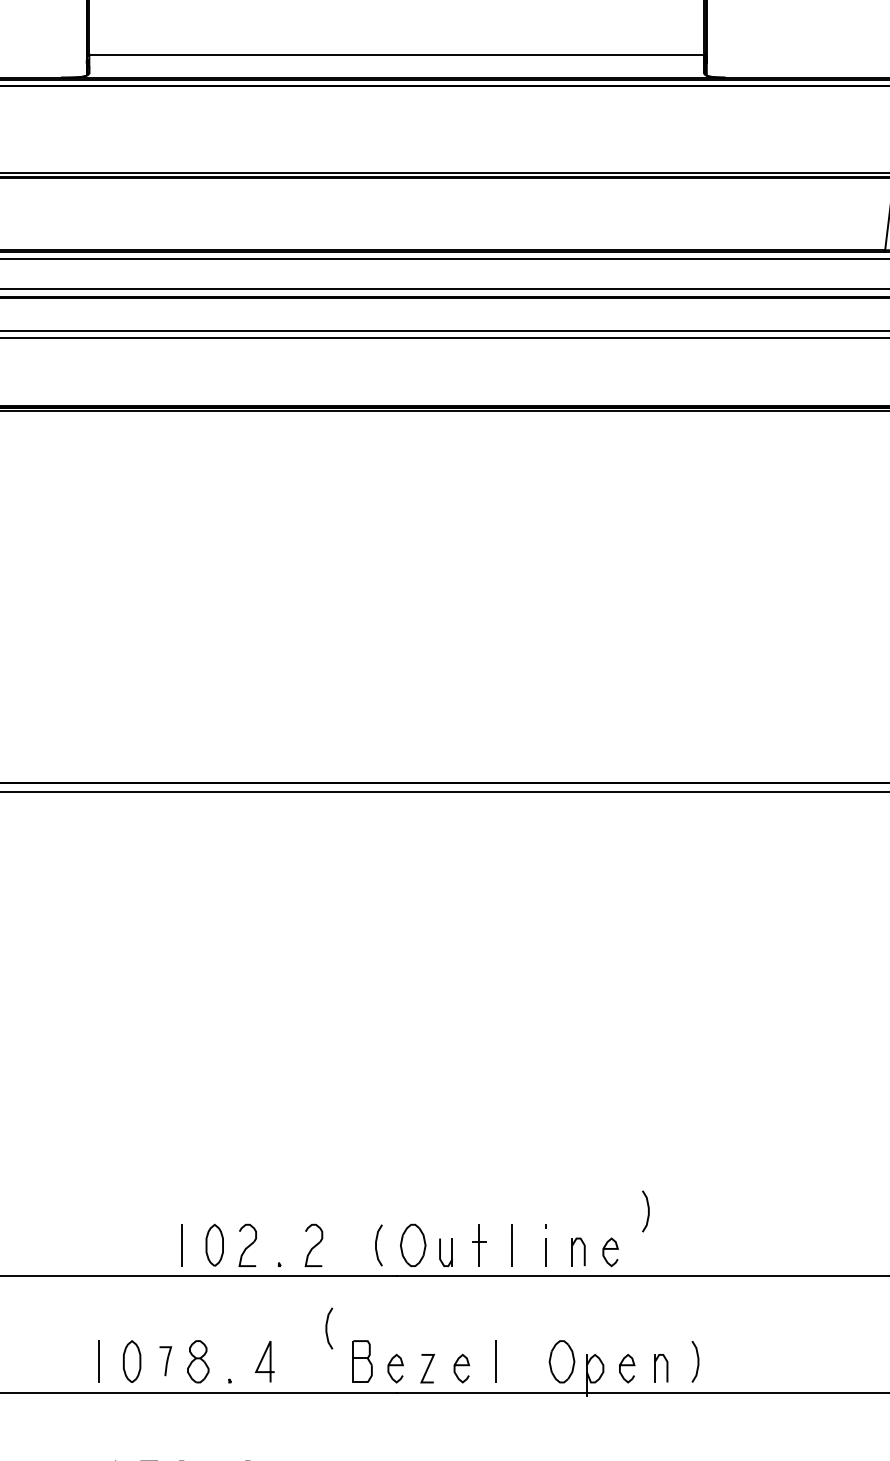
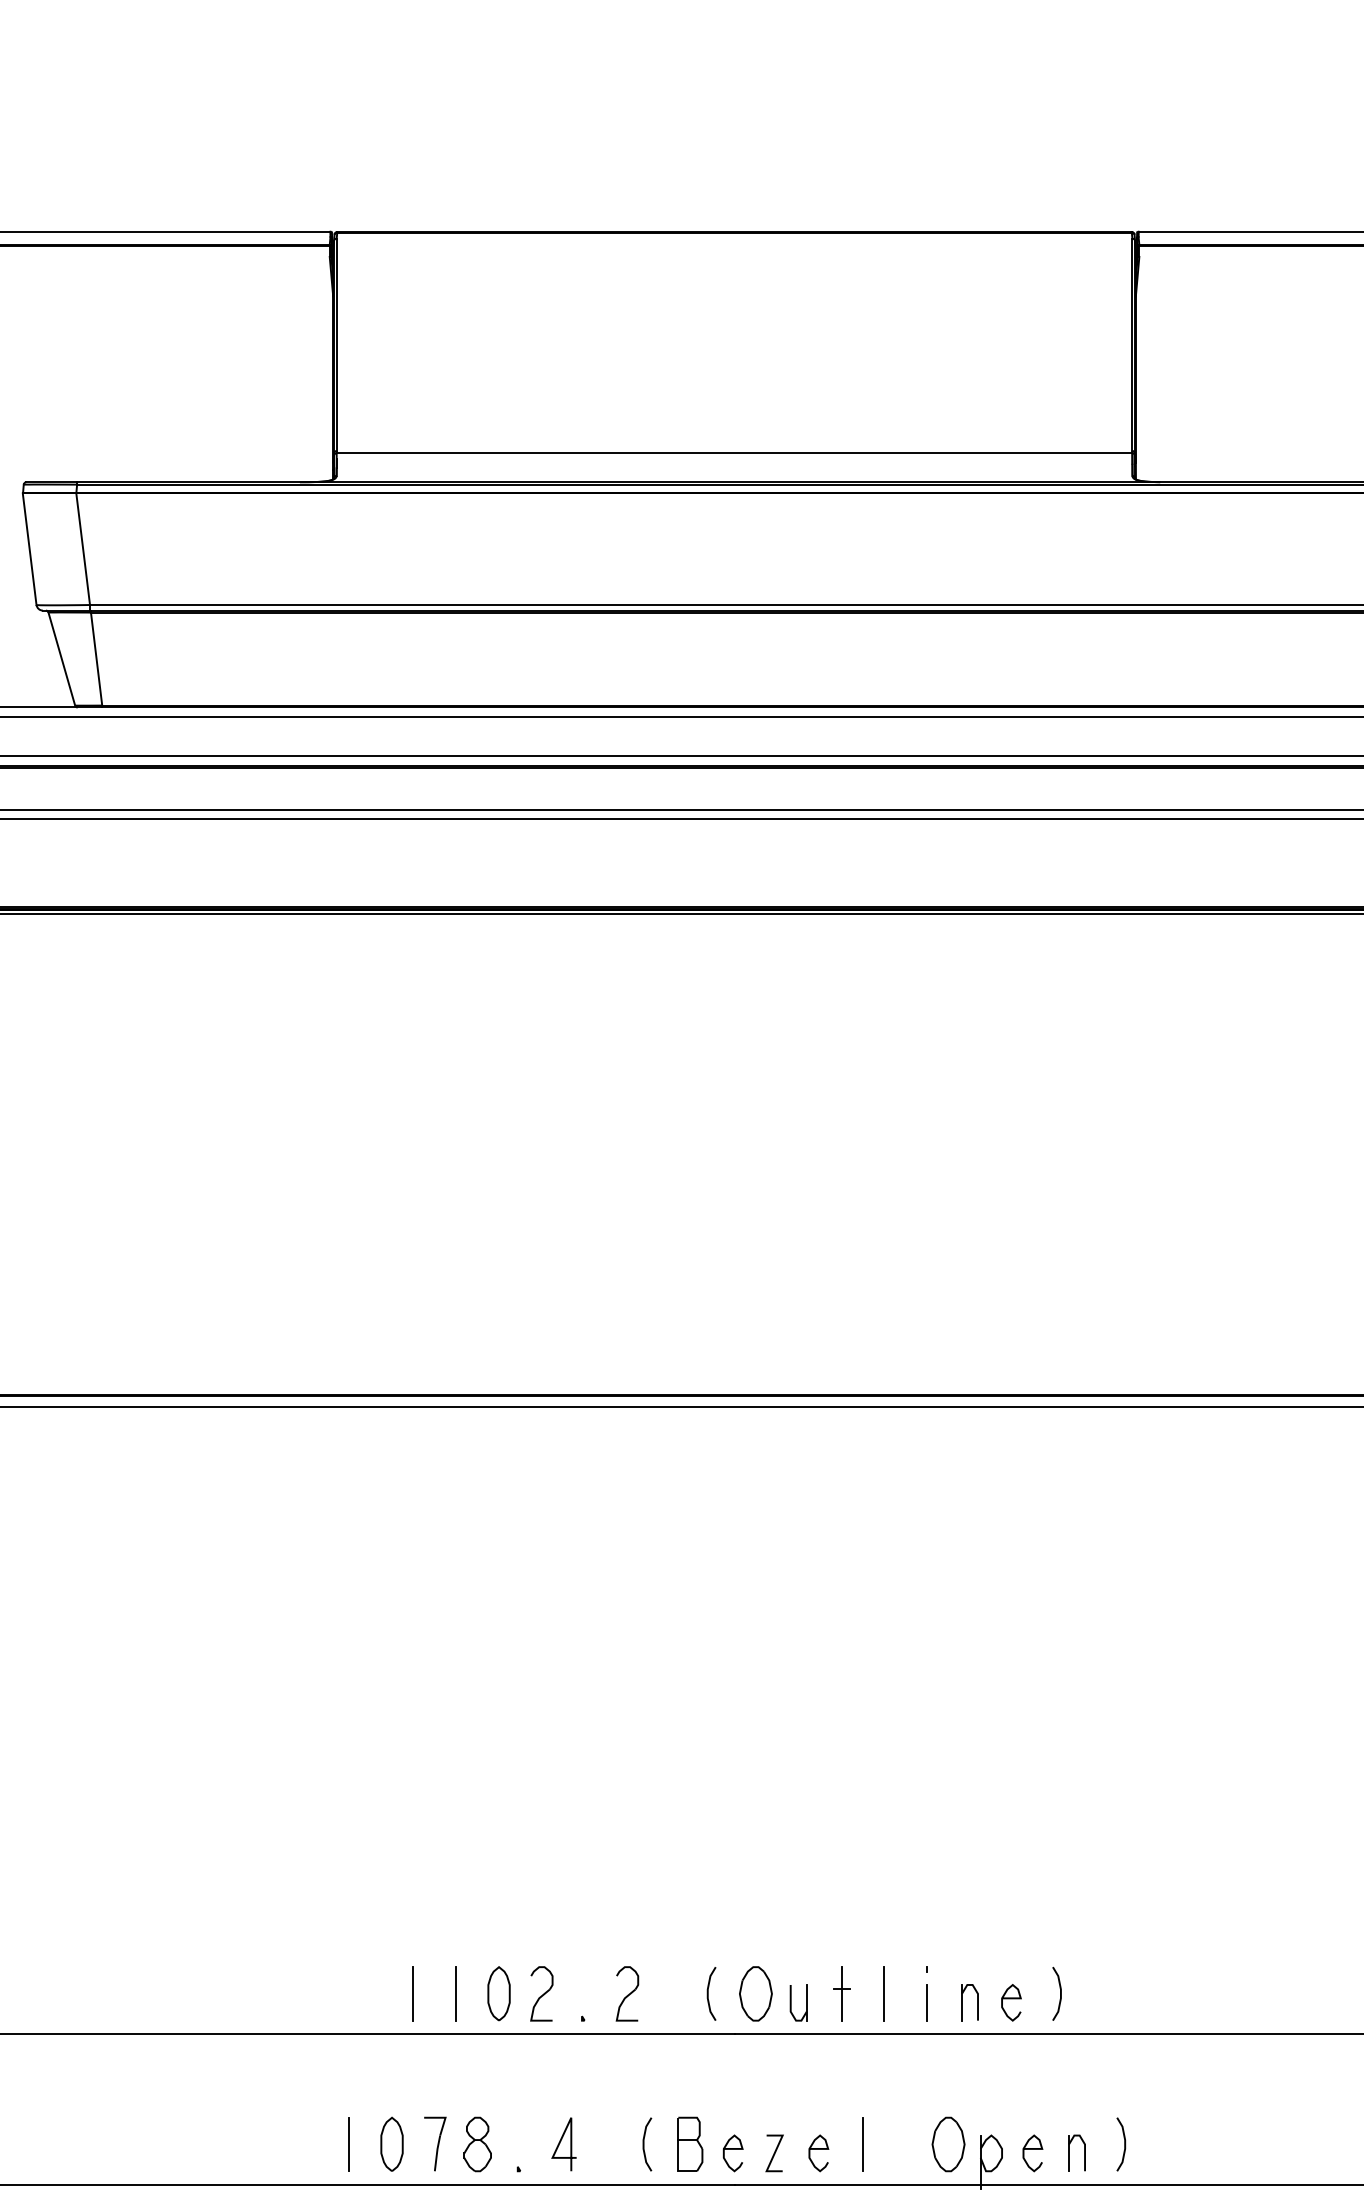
curve: (648, 1211) -> (1060, 1993), moved
line: (148, 1245) -> (413, 1993), added
curve: (327, 1328) -> (644, 2144), moved
part: (165, 1361) -> (435, 2143), size x1.43

